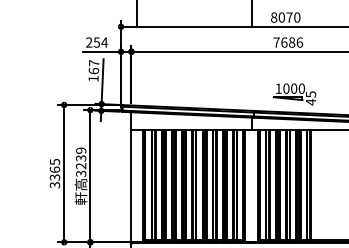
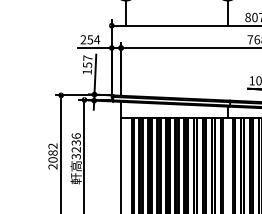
text: (93, 71) -> (87, 65), 167 -> 157
text: (81, 150) -> (76, 135), 3239 -> 3236
text: (54, 173) -> (52, 156), 3365 -> 2082

